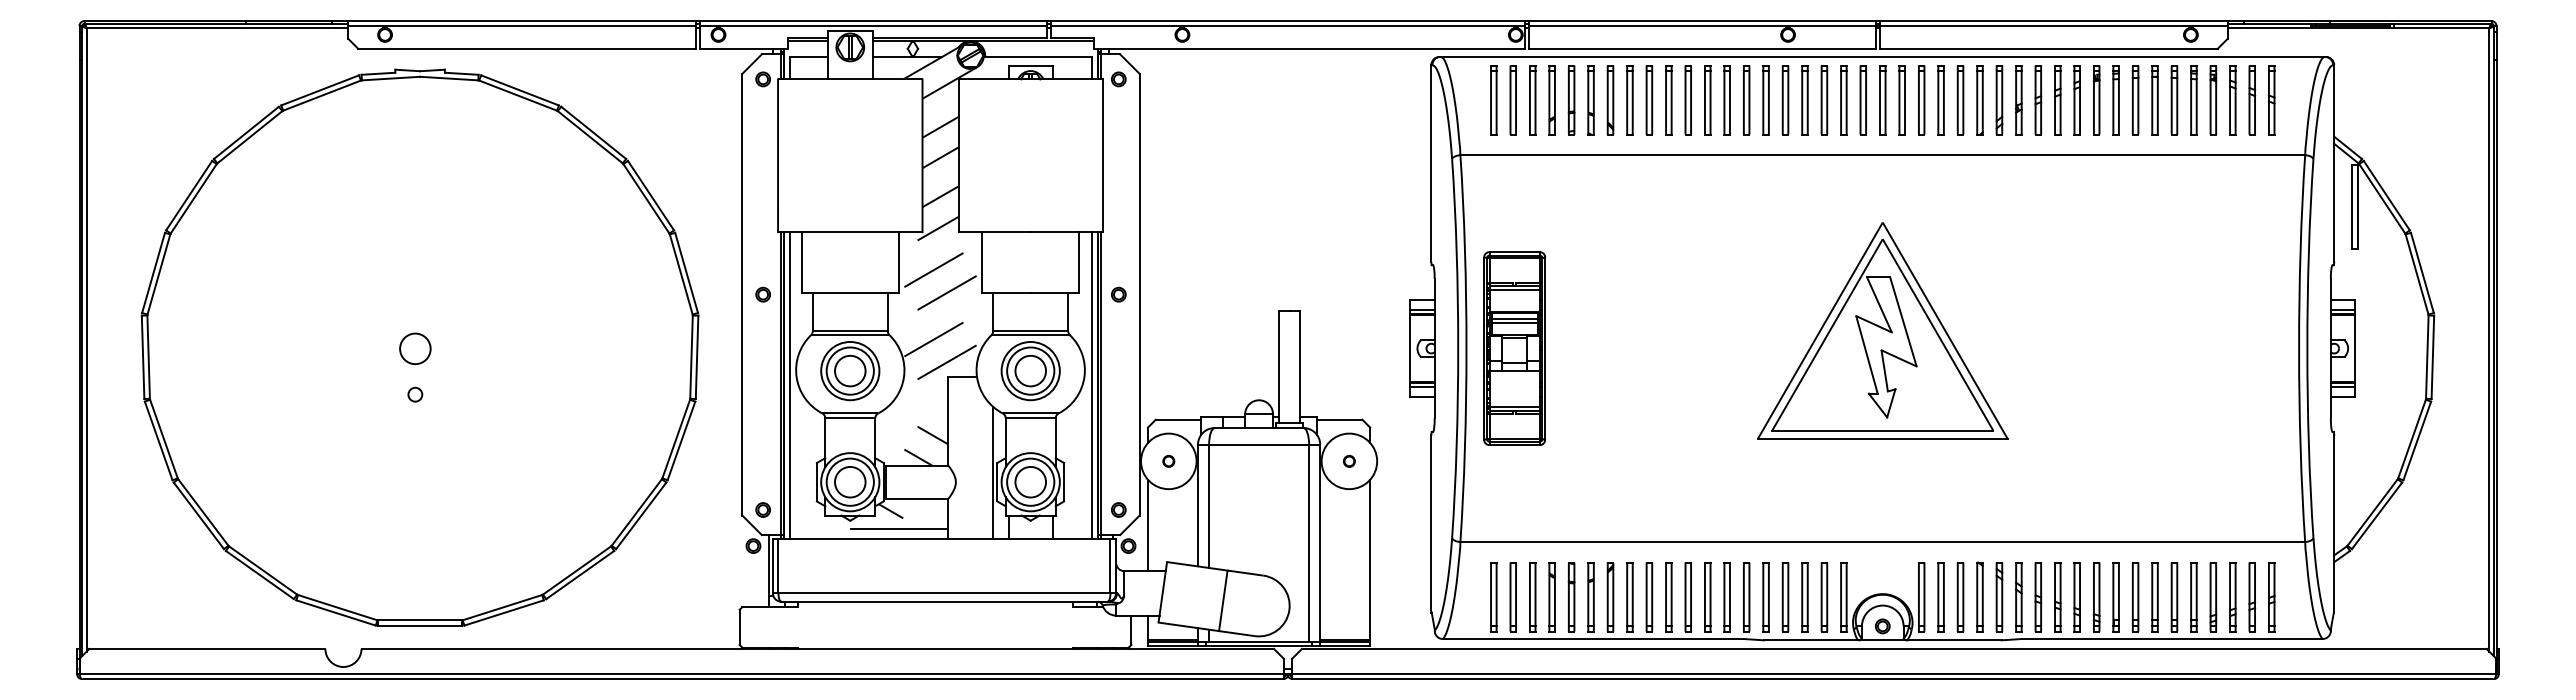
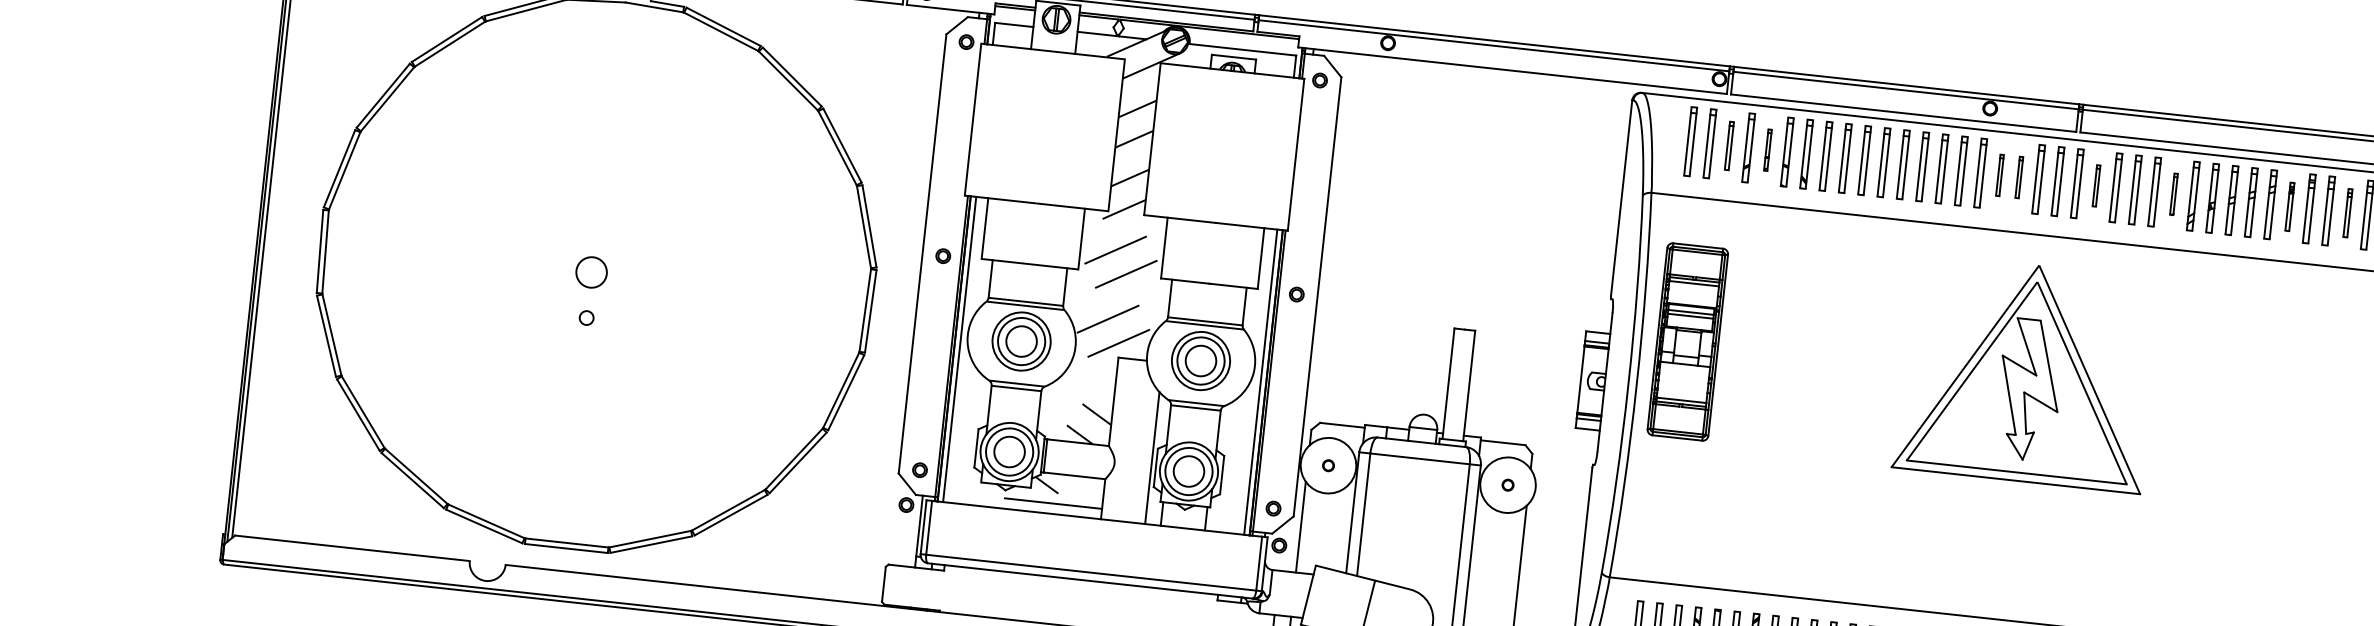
part: (1532, 100) -> (1729, 146), size x0.7
part: (1571, 100) -> (1767, 150), size x0.6
part: (1804, 100) -> (1999, 175), size x0.6
part: (1824, 100) -> (2019, 177), size x0.6
part: (1901, 100) -> (2095, 186), size x0.6
part: (1979, 100) -> (2173, 194), size x0.6
part: (2096, 100) -> (2289, 207), size x0.7
part: (2154, 100) -> (2347, 213), size x0.7
part: (1882, 330) -> (2027, 372), moved
part: (1514, 348) -> (1687, 341), moved

